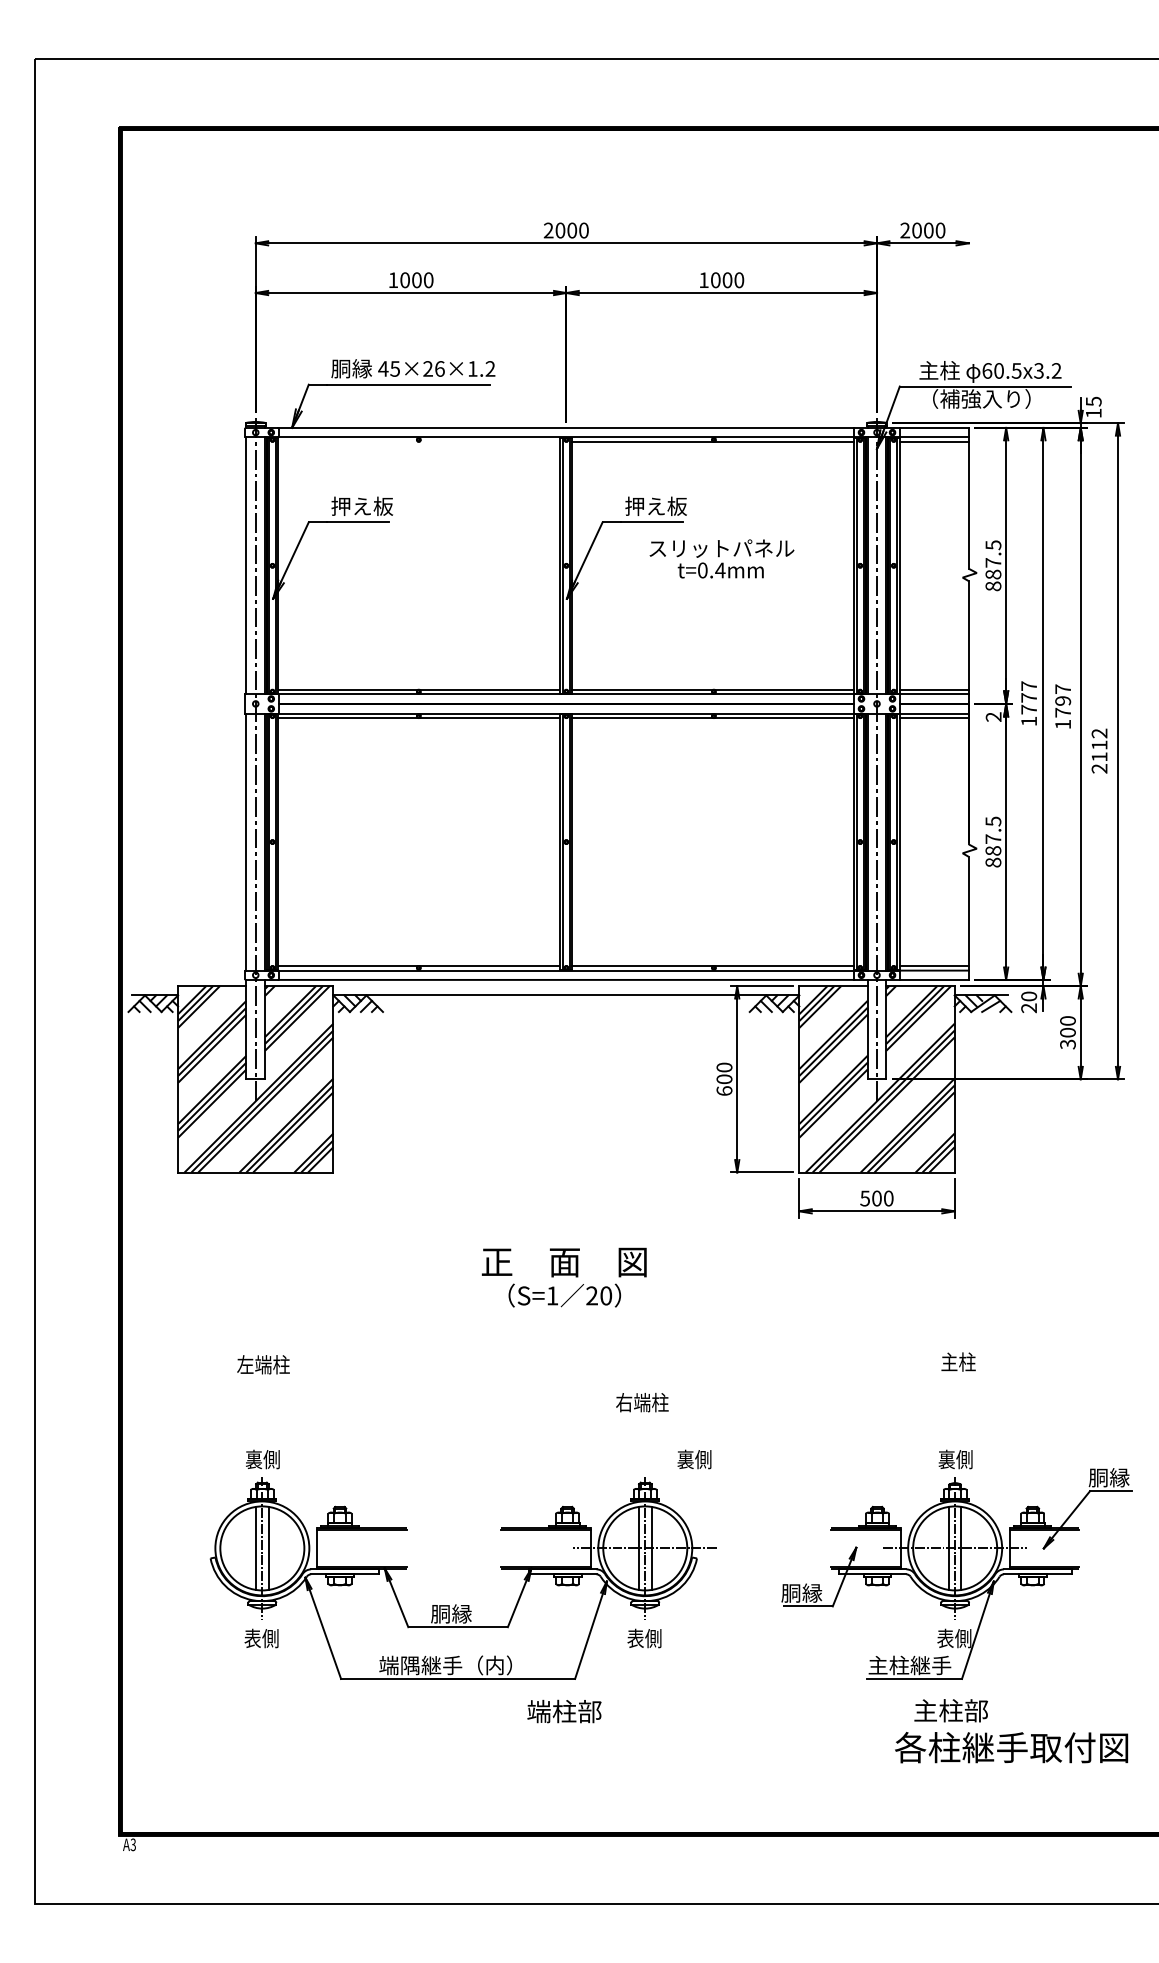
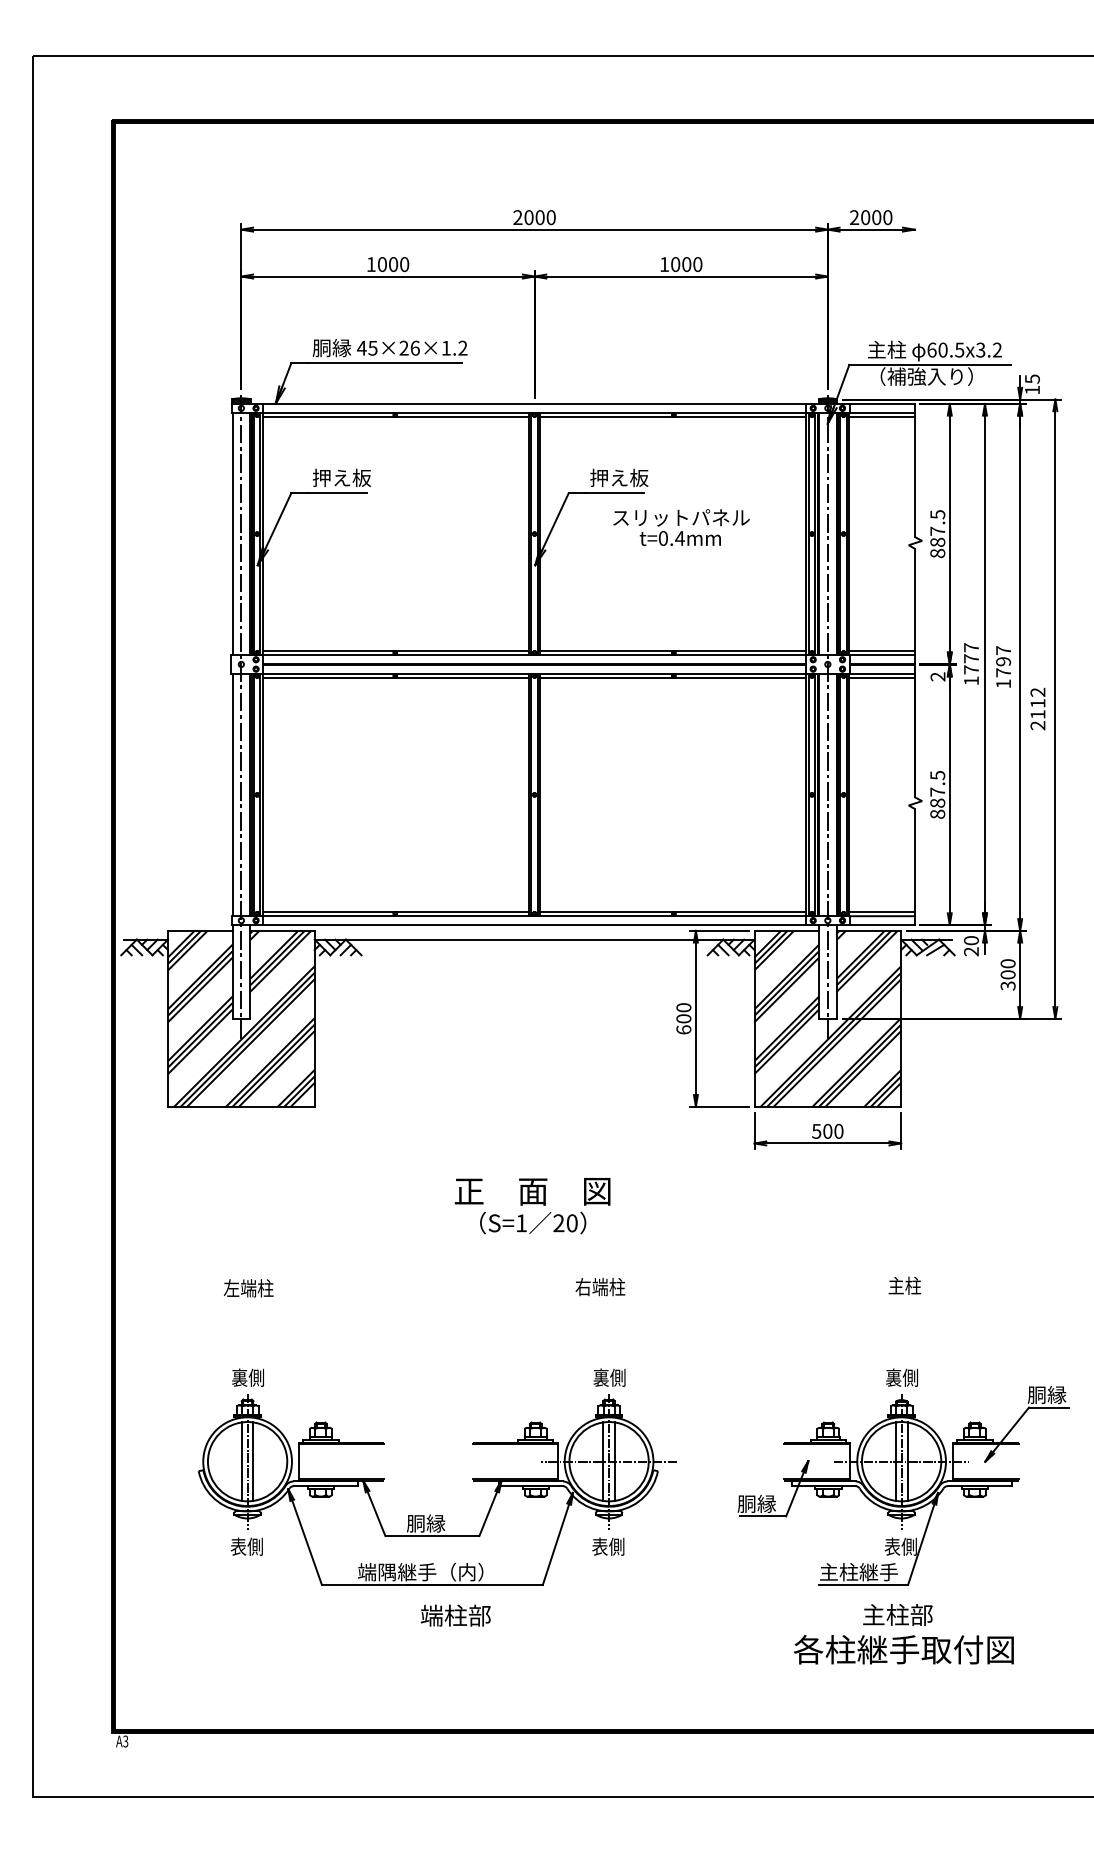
line: (419, 442) -> (395, 417), added
text: (642, 1403) -> (600, 1287), moved
text: (694, 1459) -> (609, 1377), moved
text: (564, 1711) -> (455, 1615), moved
text: (1011, 1747) -> (903, 1649), moved

